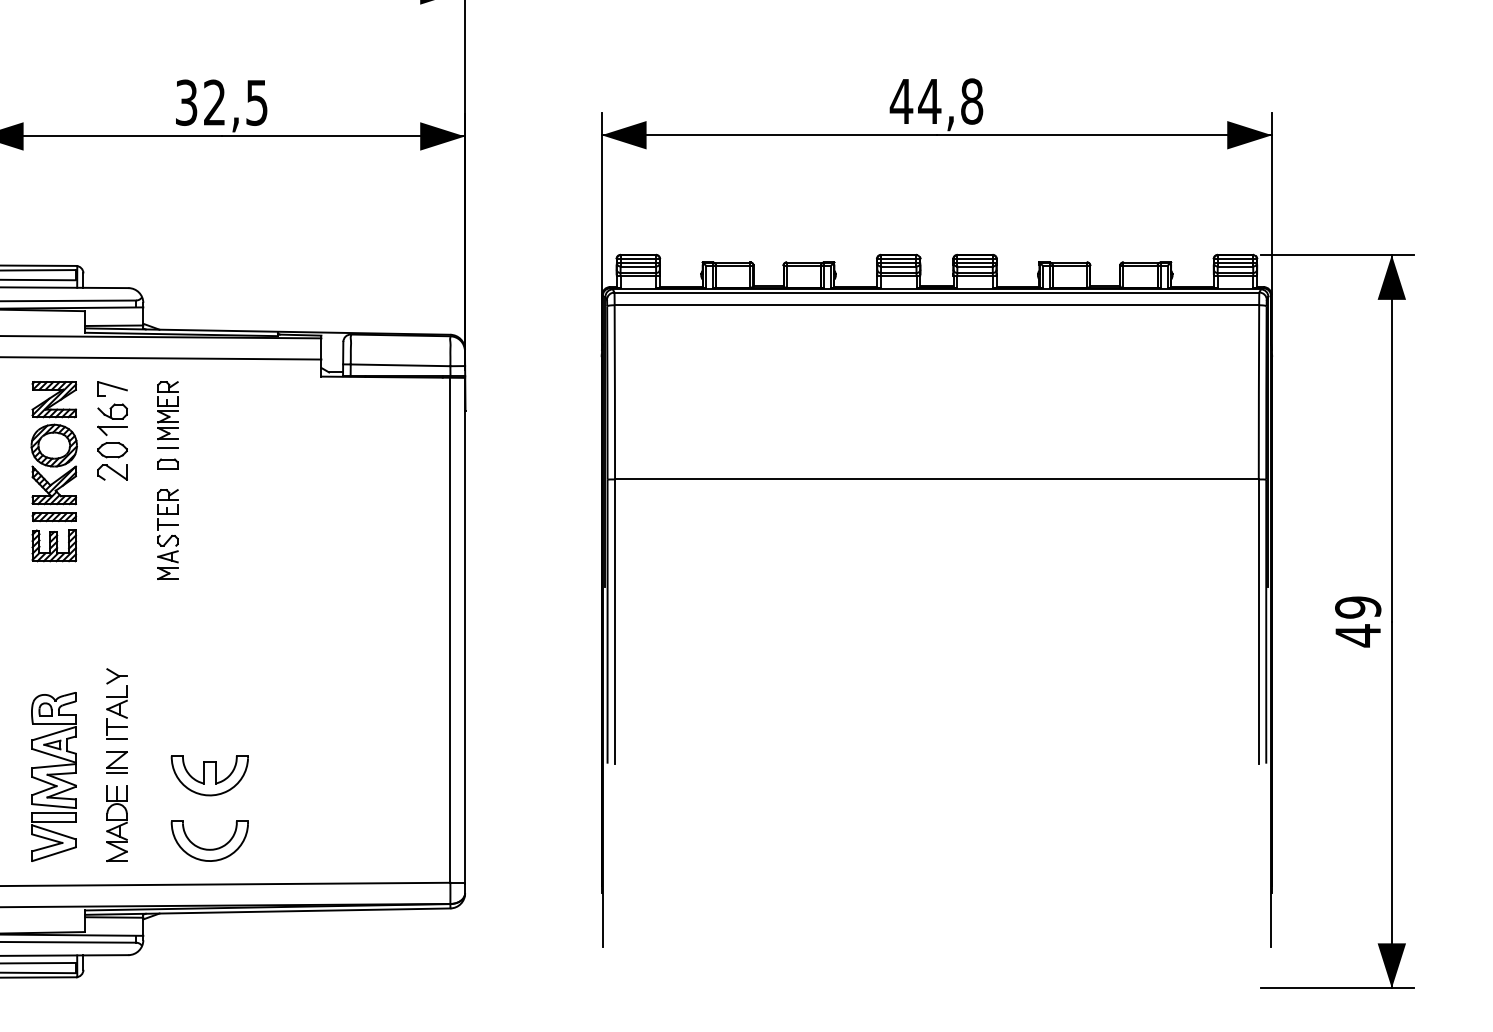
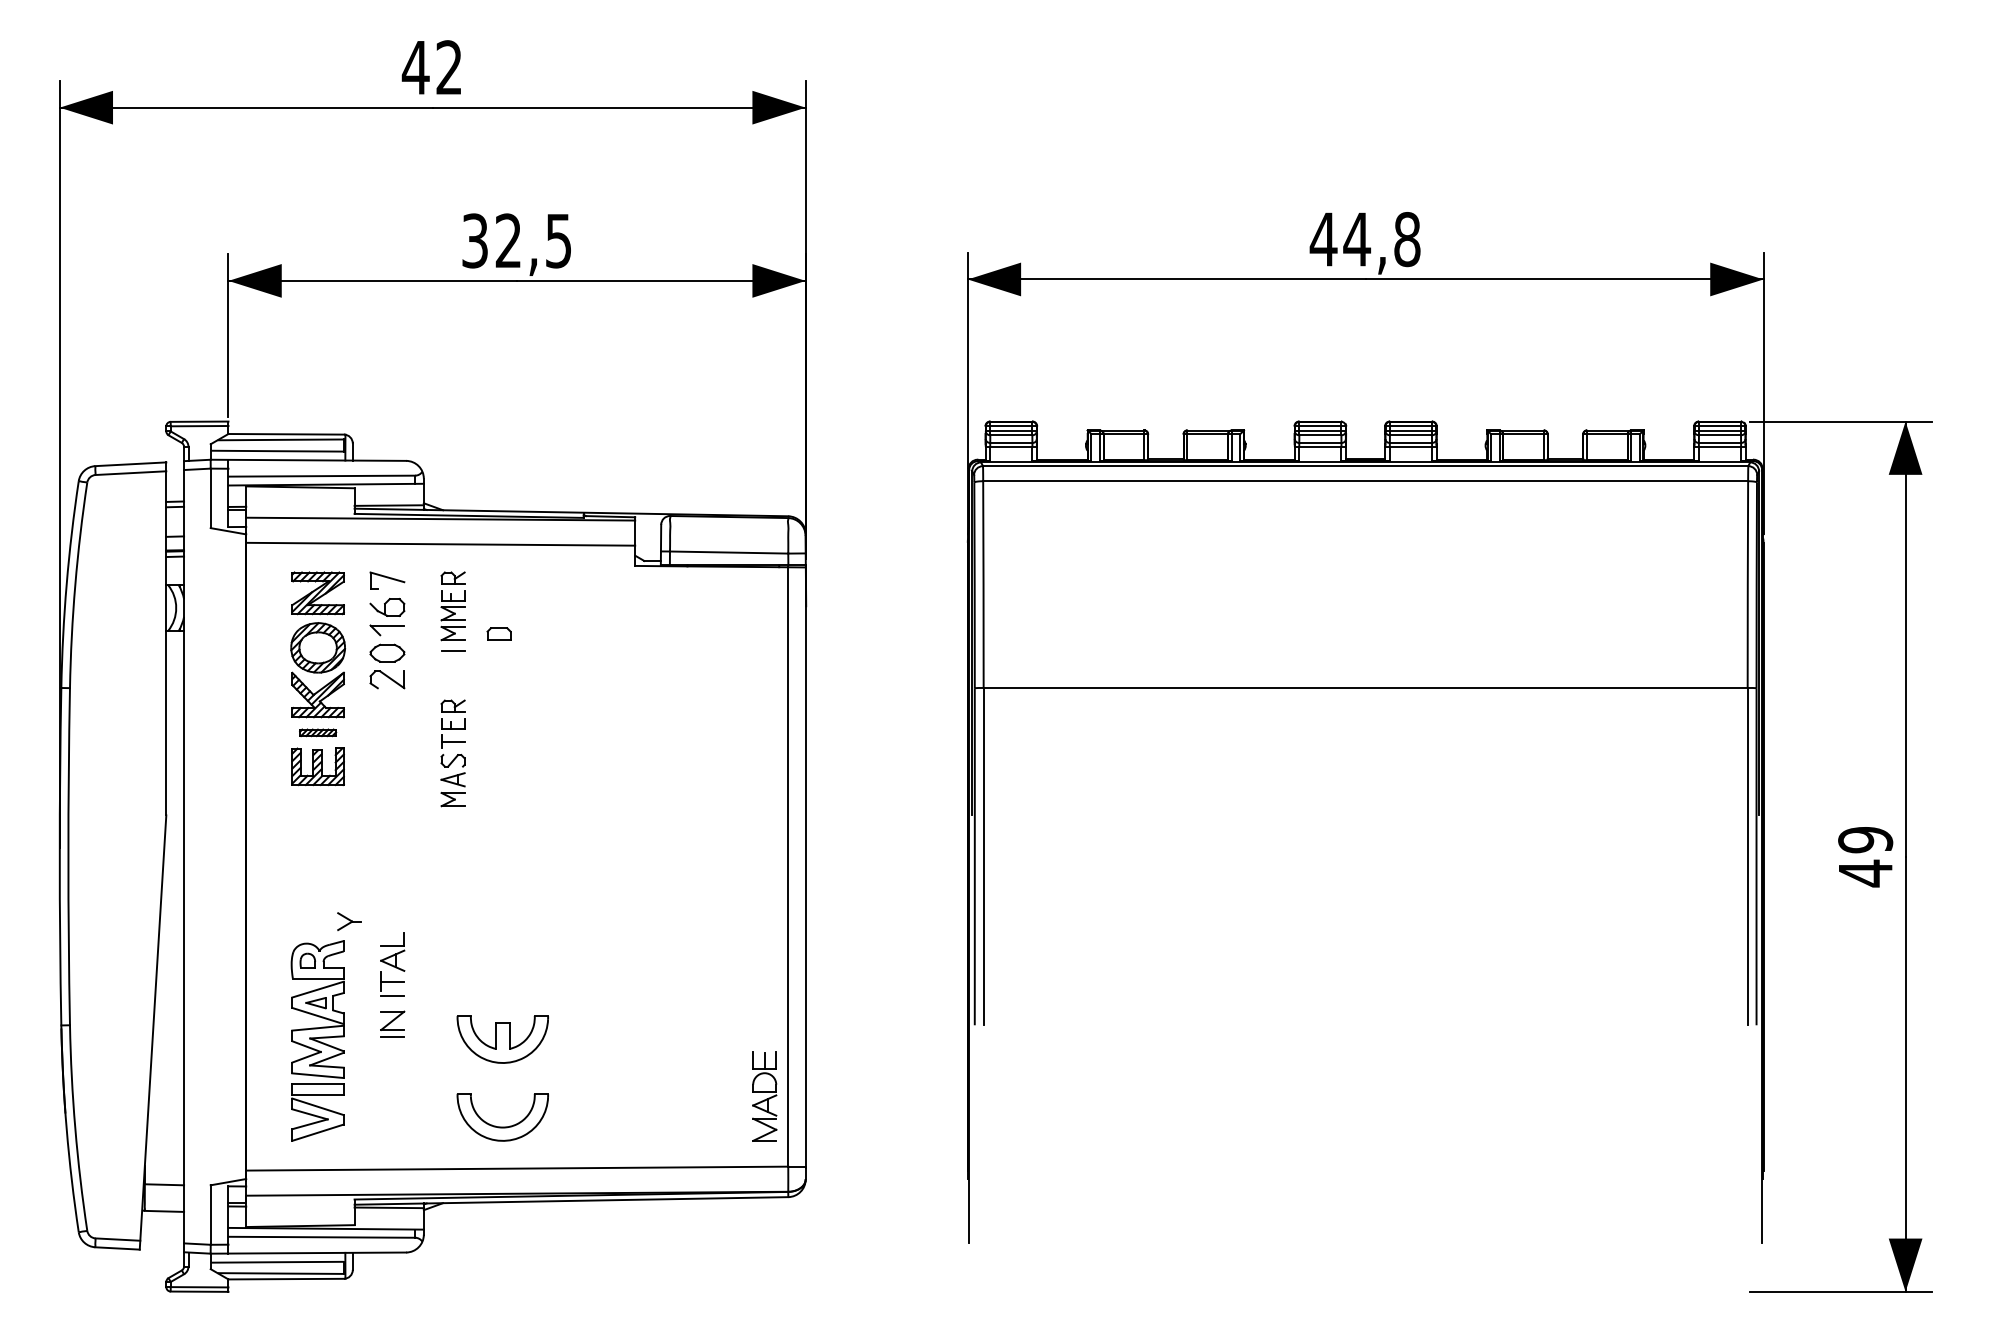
part: (167, 463) -> (498, 633), moved
part: (53, 516) -> (317, 732), size x0.7
part: (116, 676) -> (349, 921), moved
part: (116, 823) -> (764, 1096), moved

